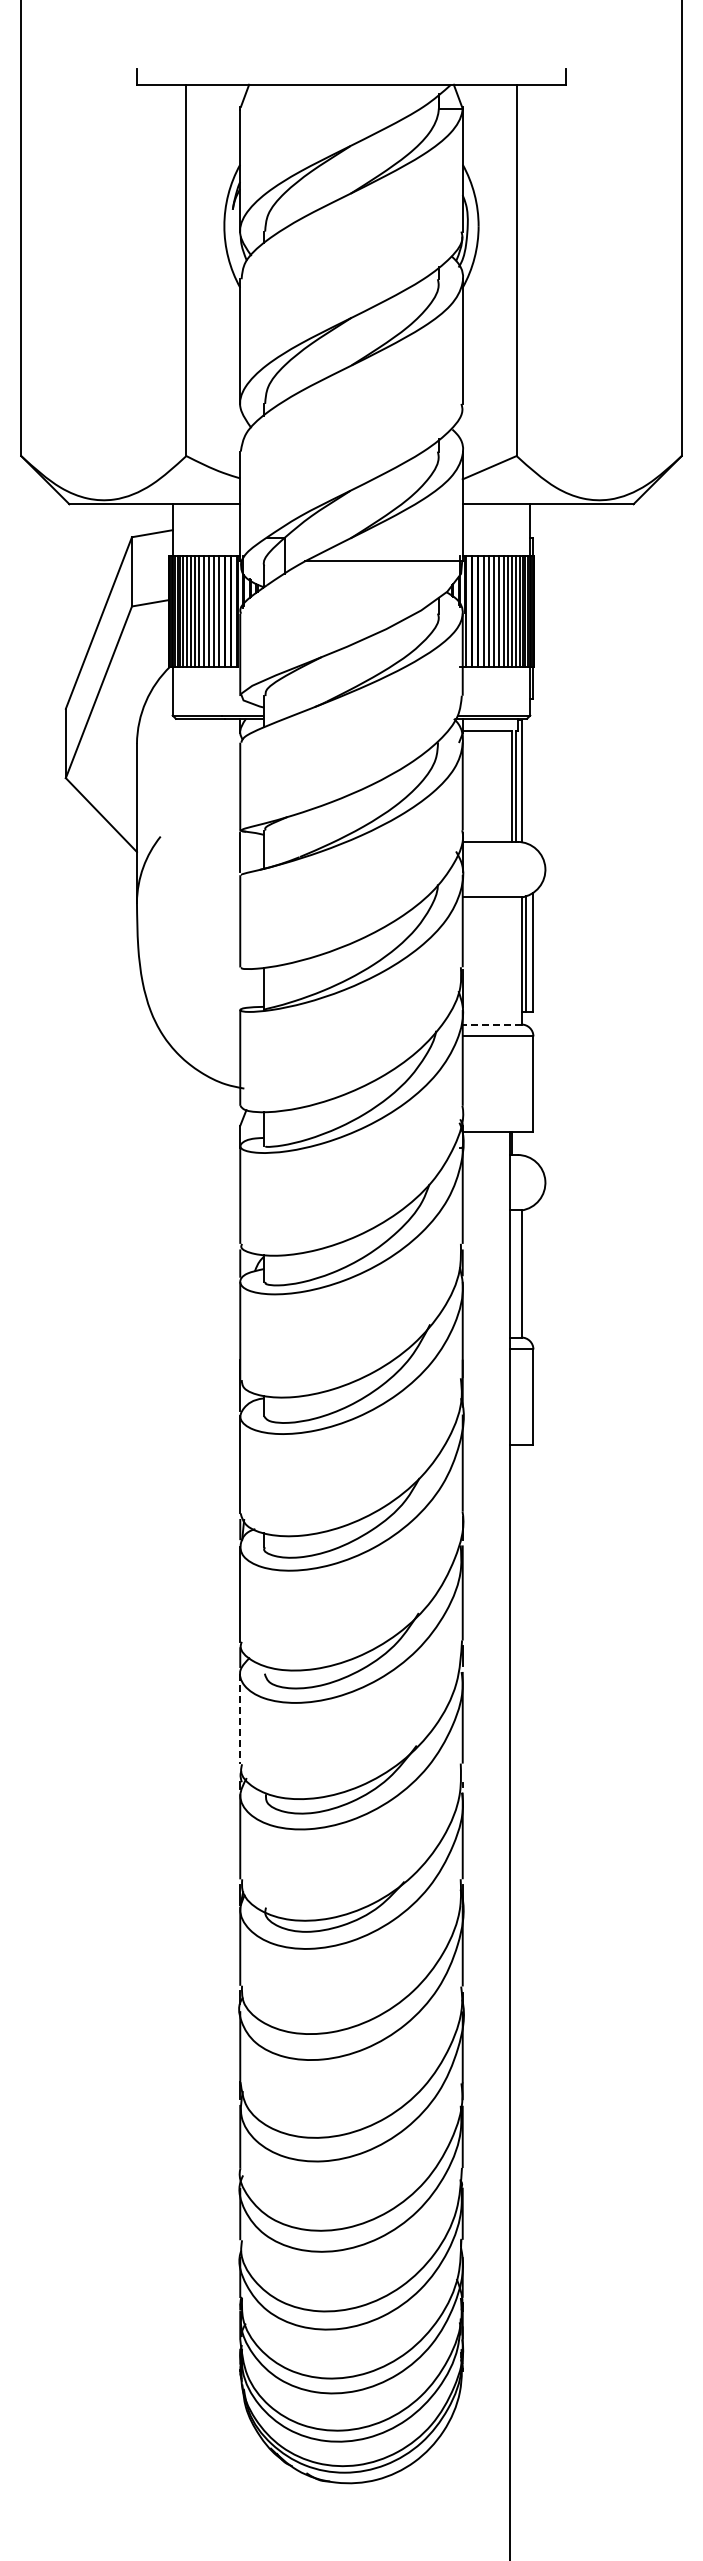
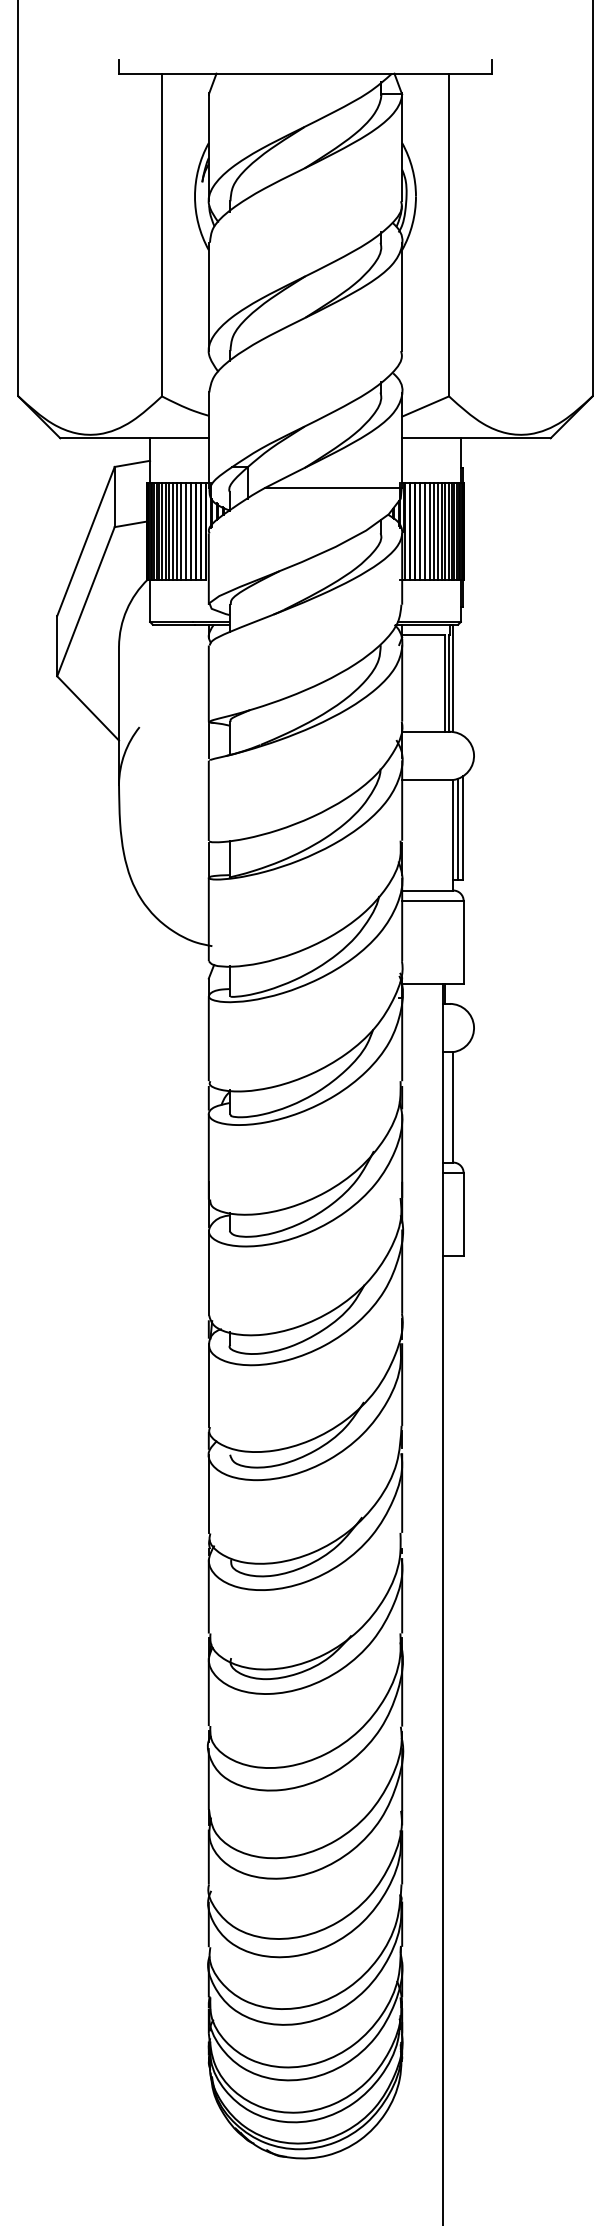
line: (240, 988) -> (209, 859), added
line: (491, 1024) -> (427, 890), dashed -> solid
line: (240, 1719) -> (209, 1494), dashed -> solid

